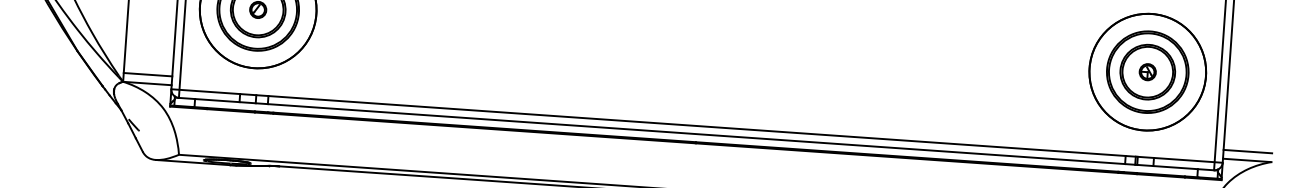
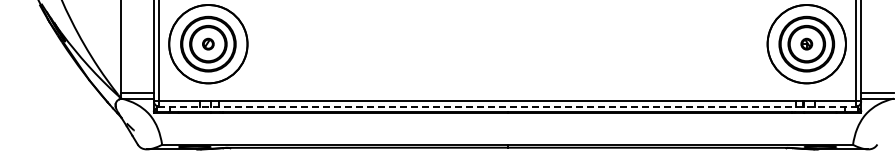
line: (696, 133) -> (507, 106), solid -> dashed

